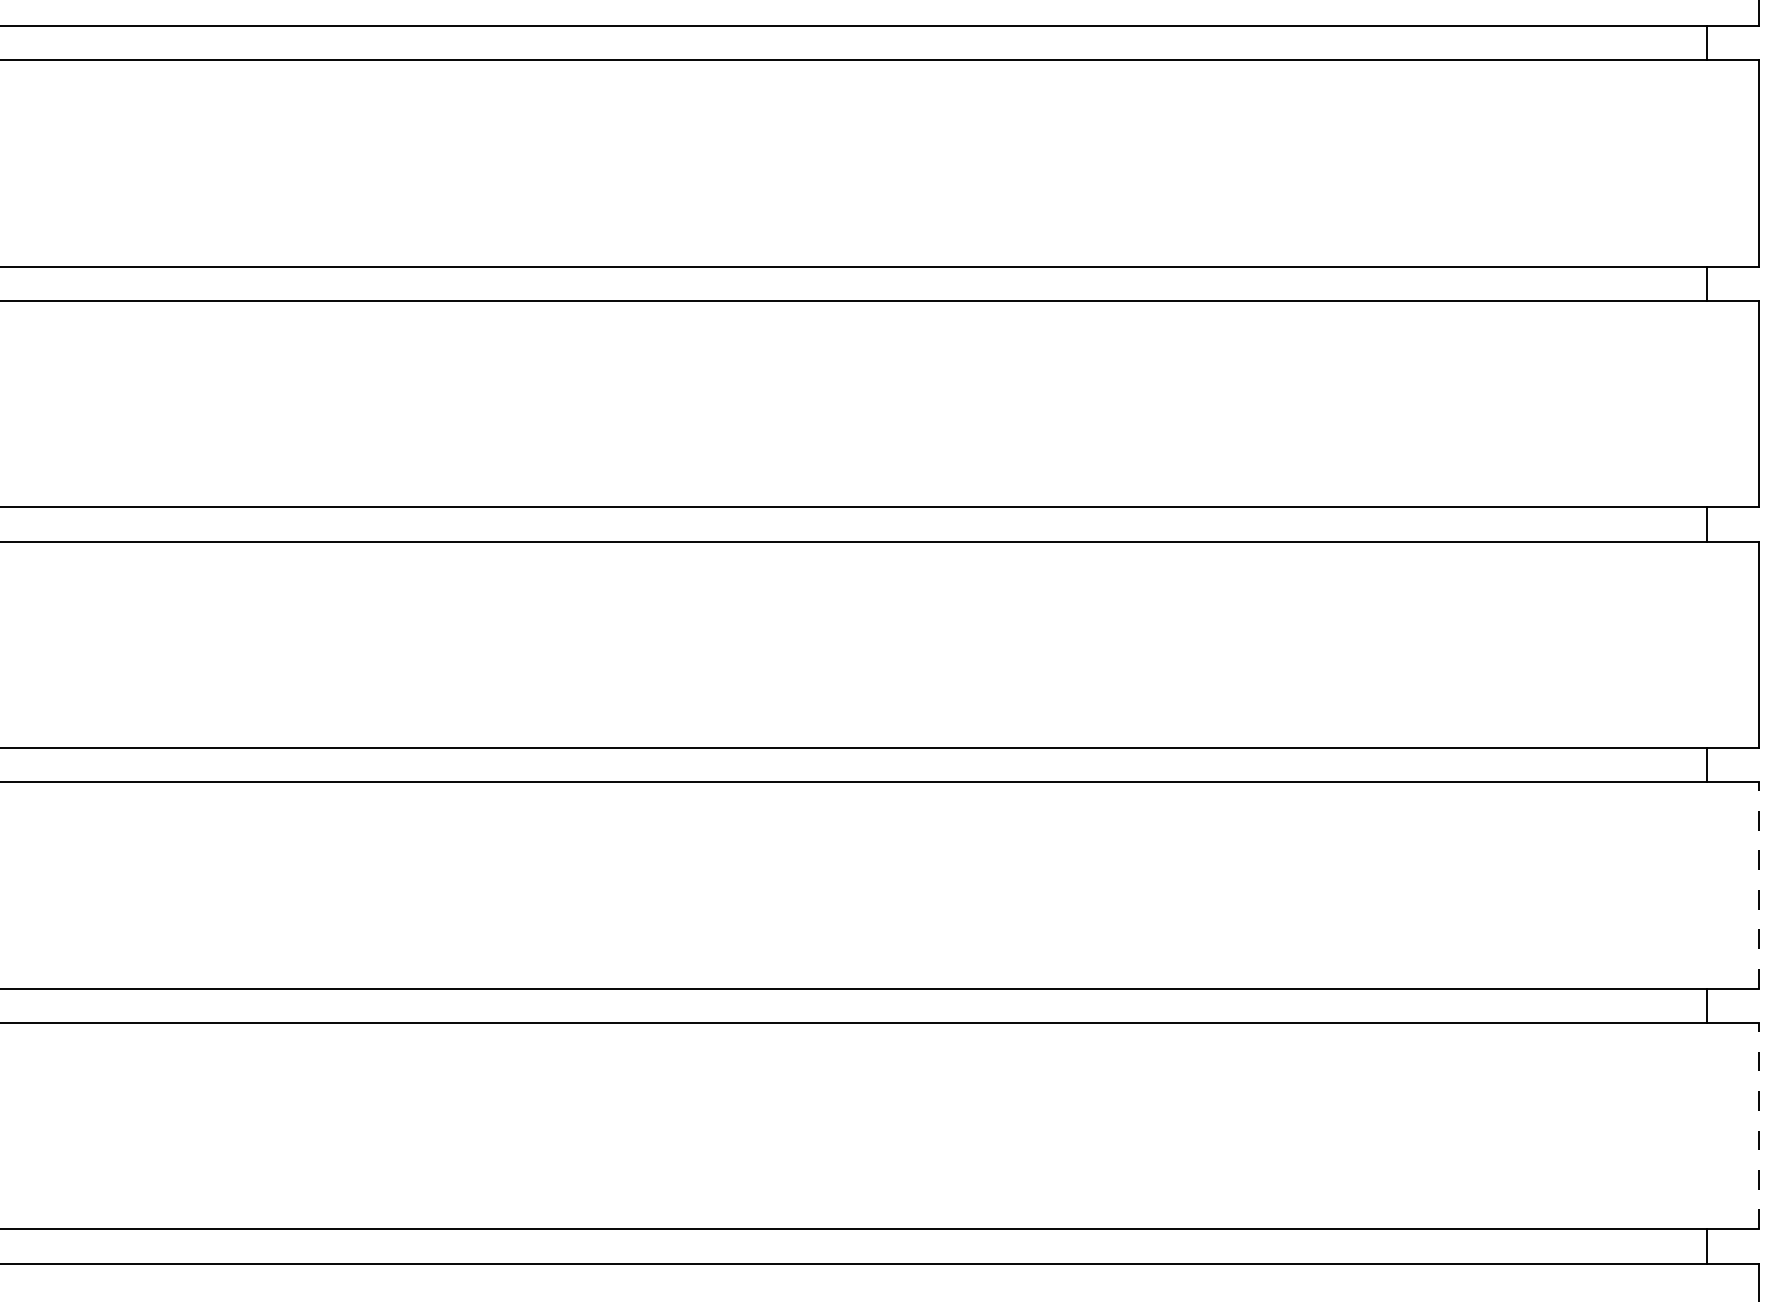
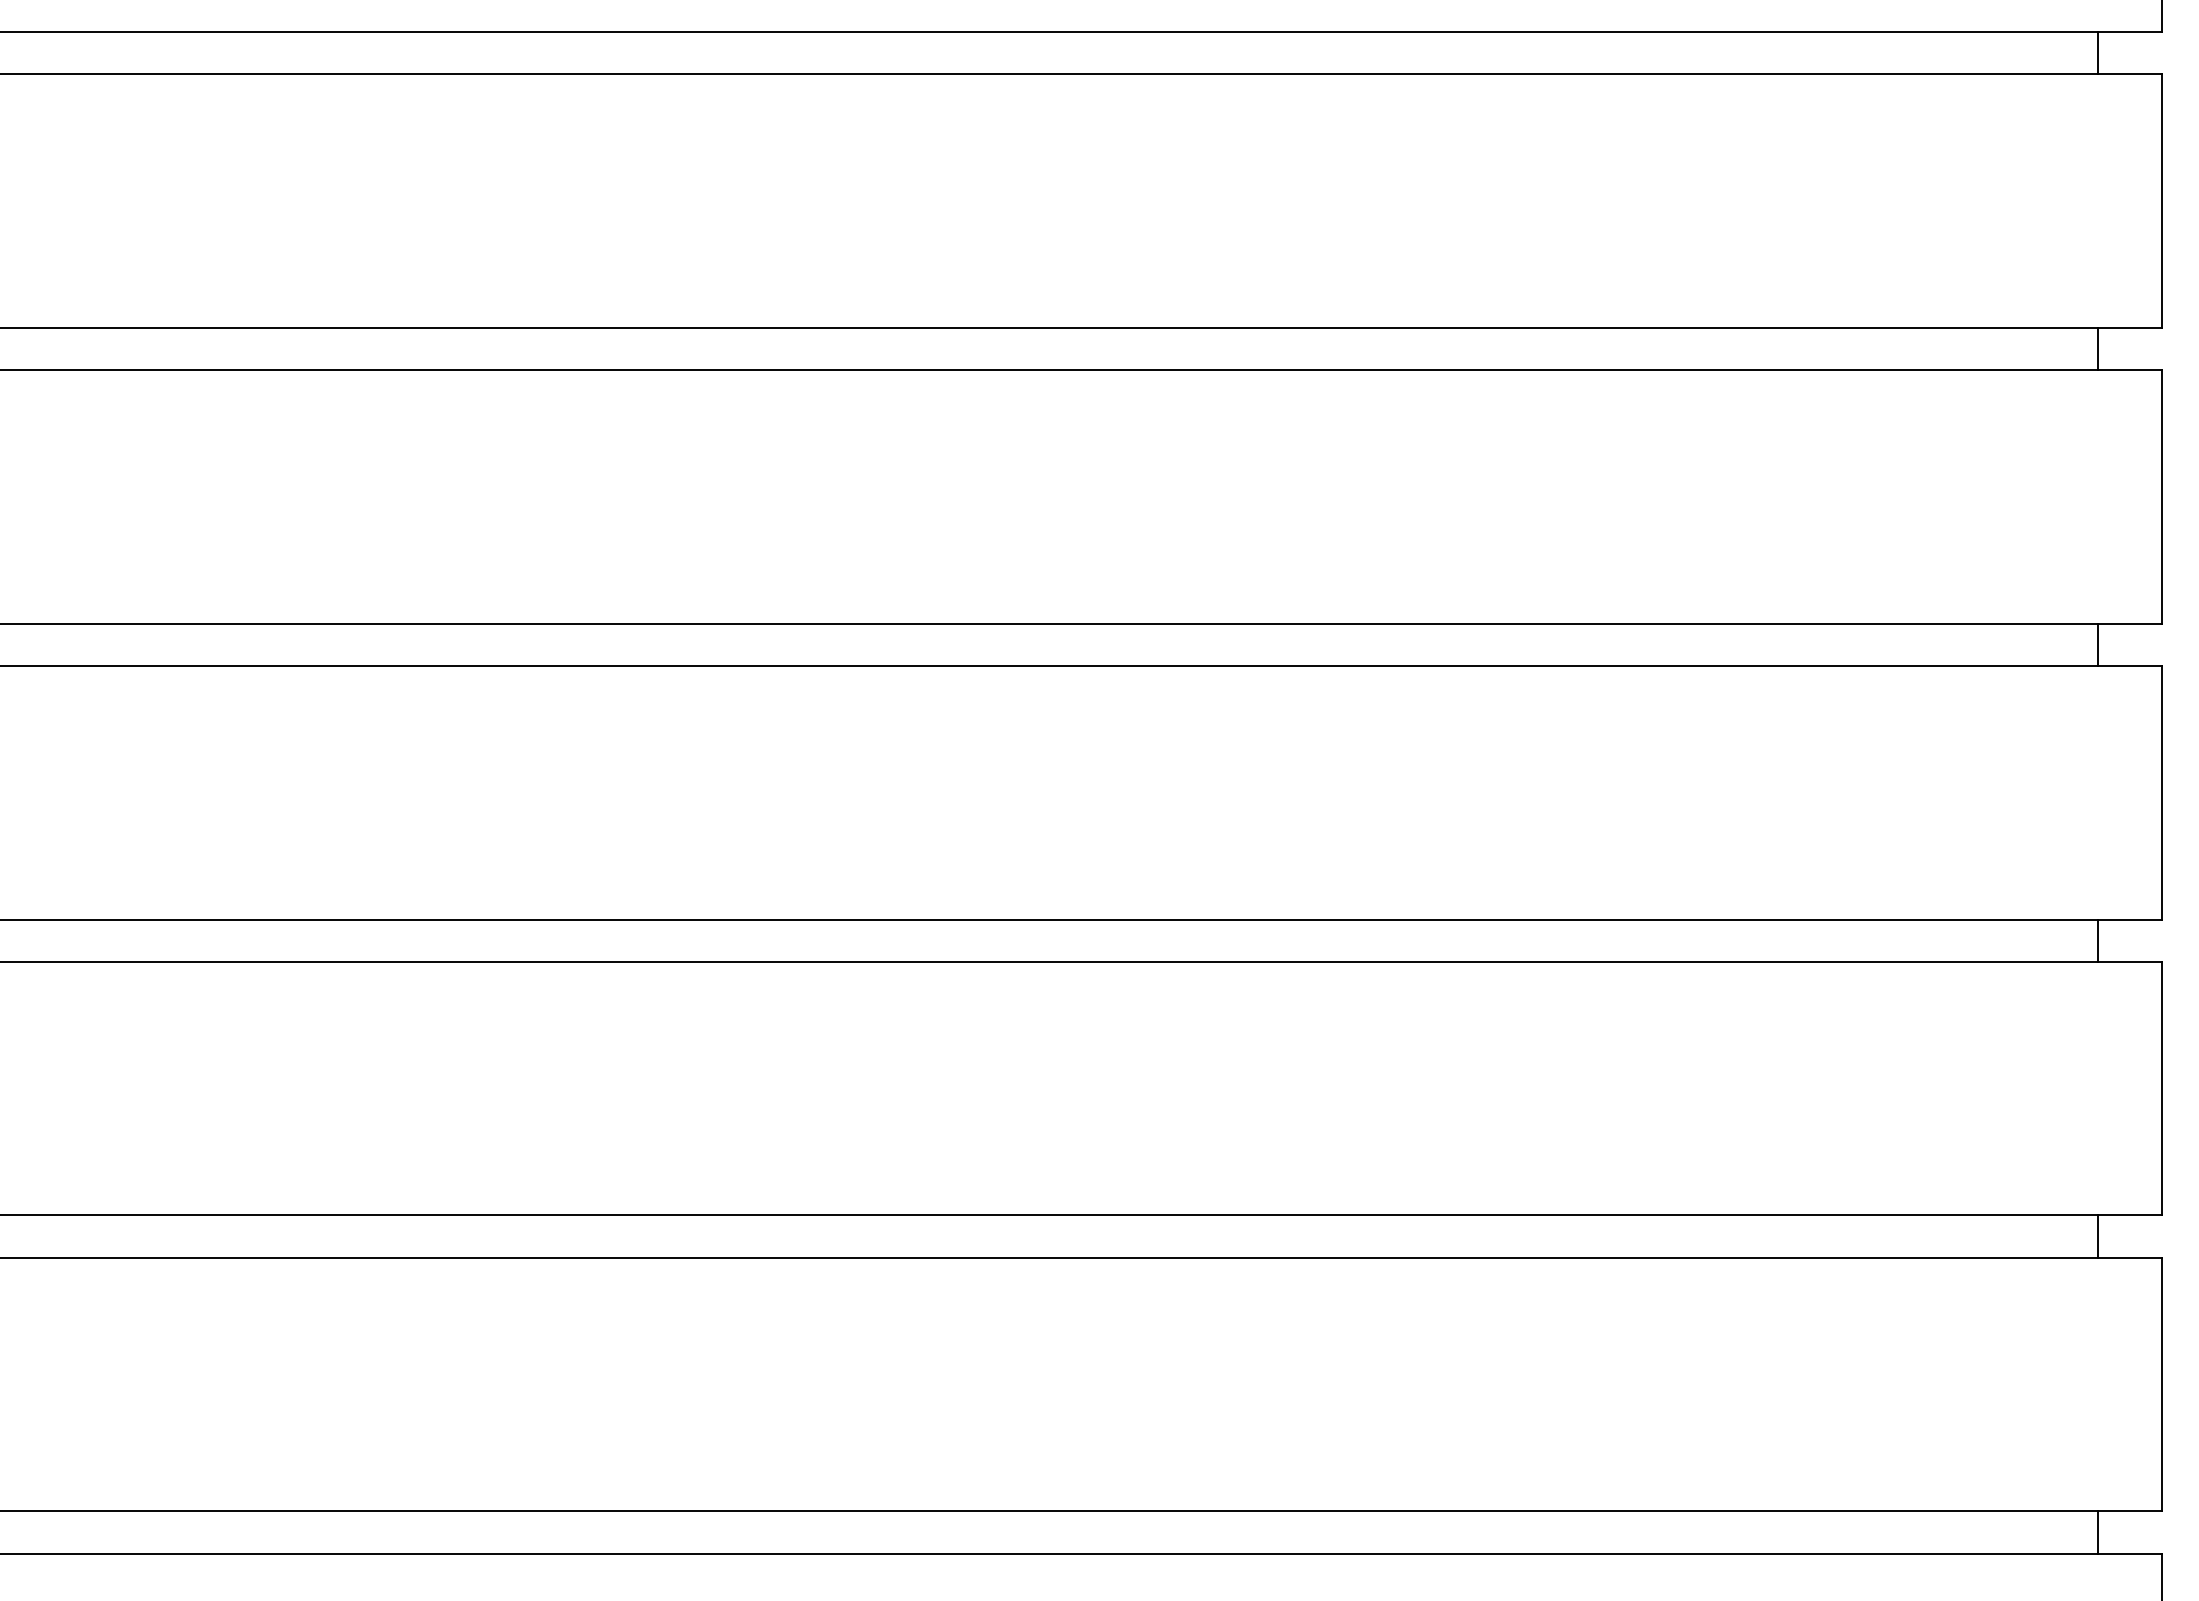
line: (1758, 885) -> (2161, 1088), dashed -> solid
line: (1758, 1126) -> (2161, 1384), dashed -> solid

